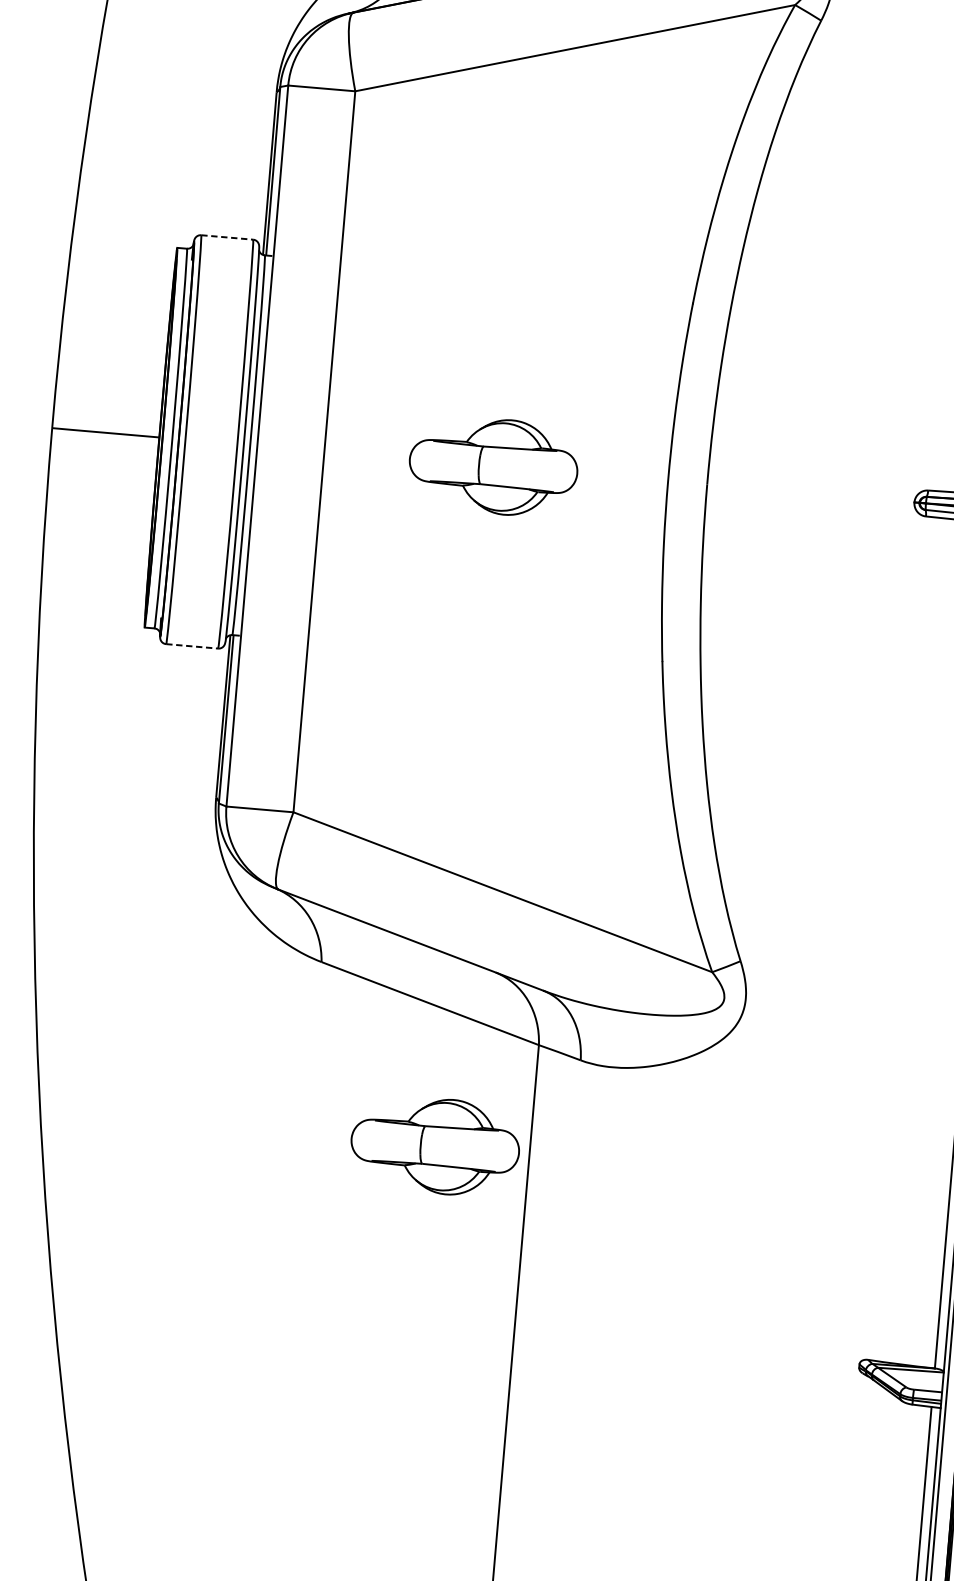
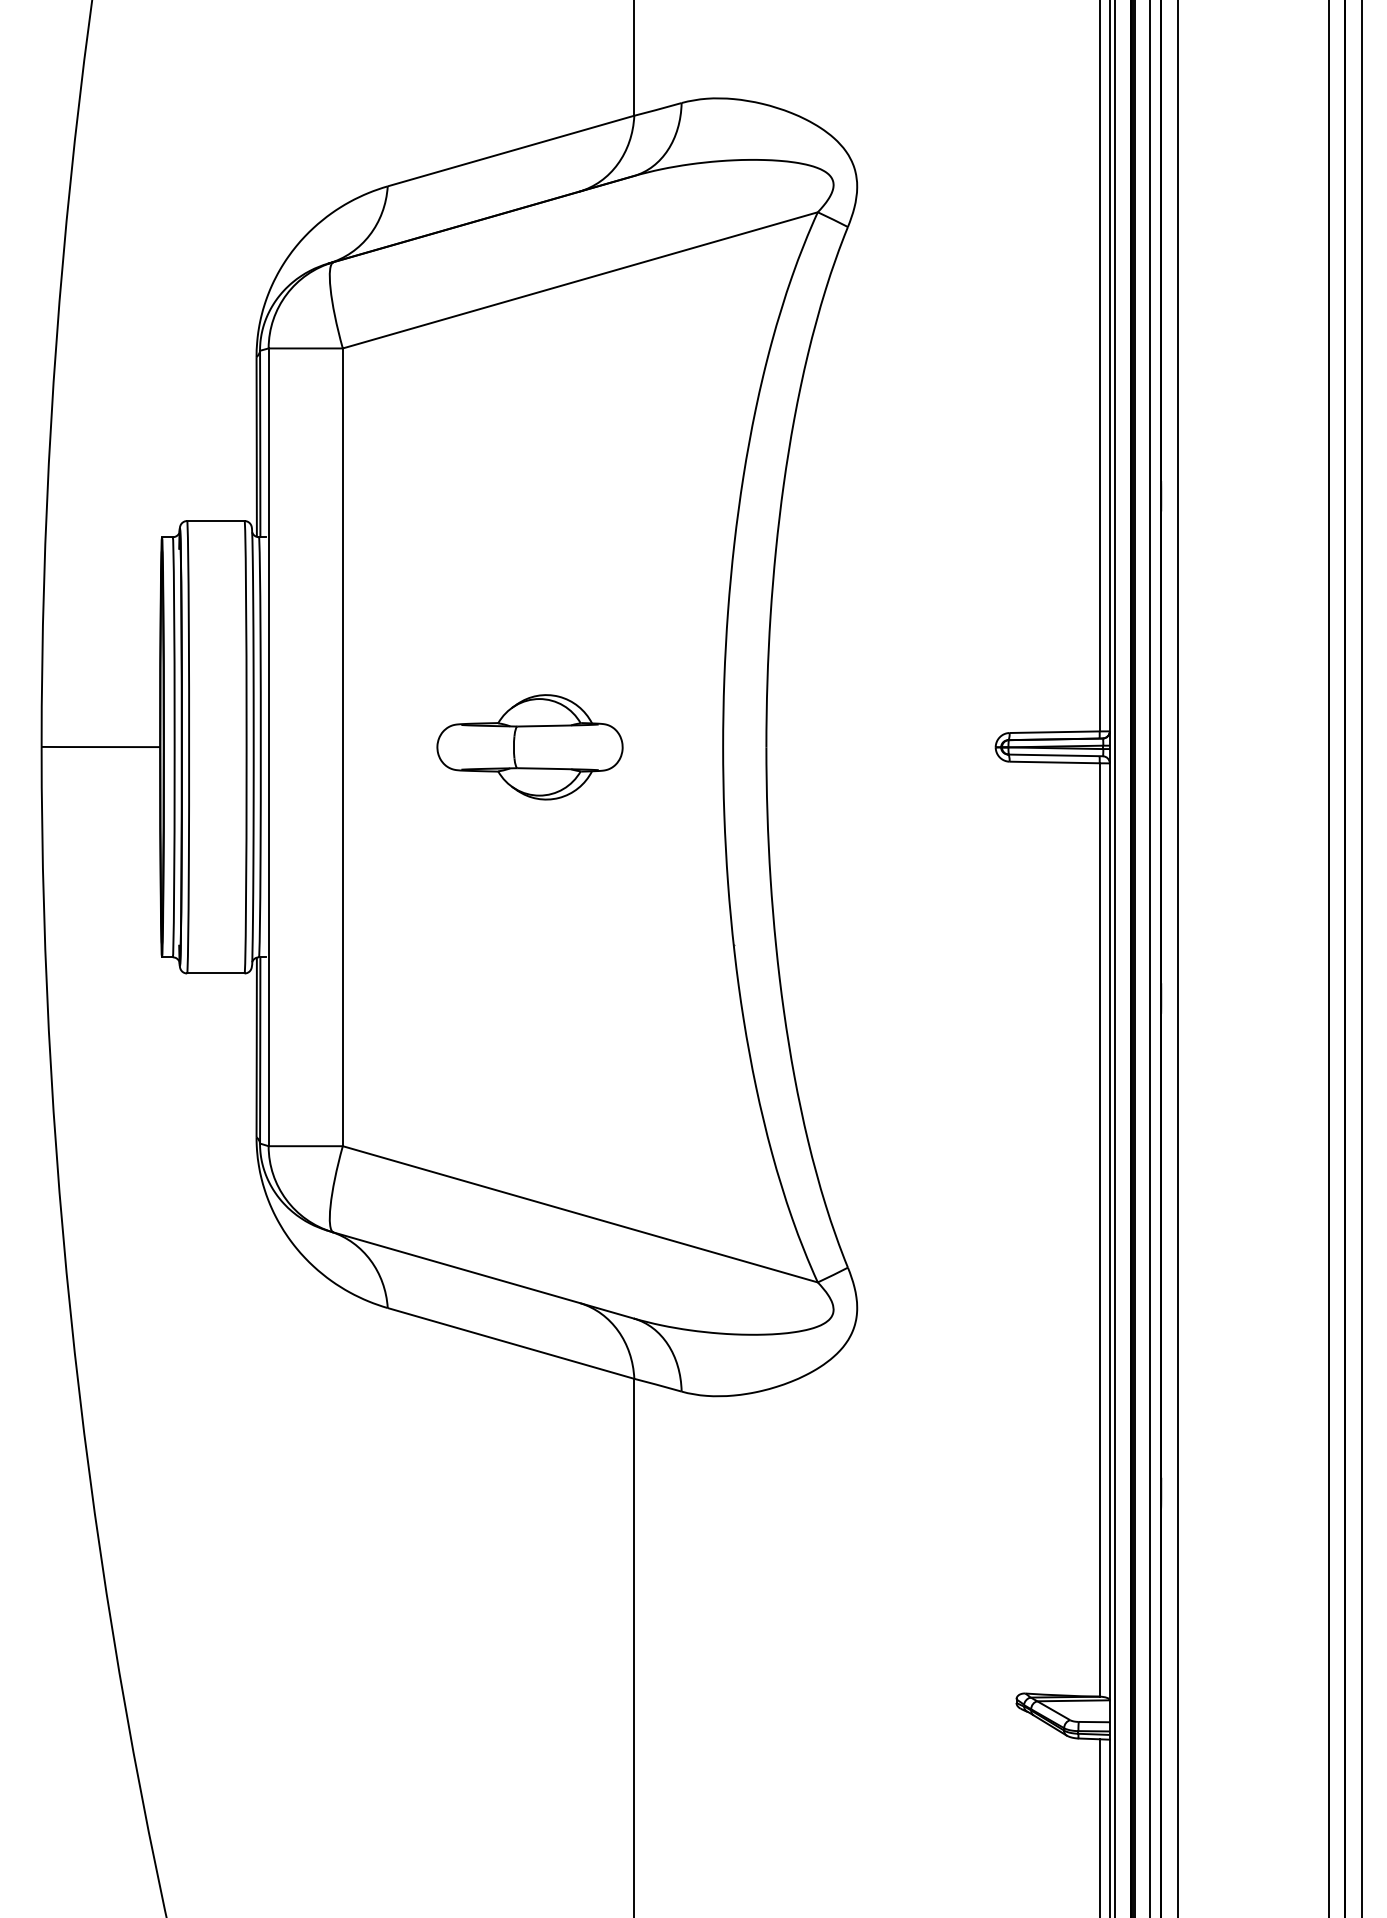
line: (226, 237) -> (215, 521), dashed -> solid
line: (191, 646) -> (215, 973), dashed -> solid
part: (434, 1146) -> (529, 1499), removed

